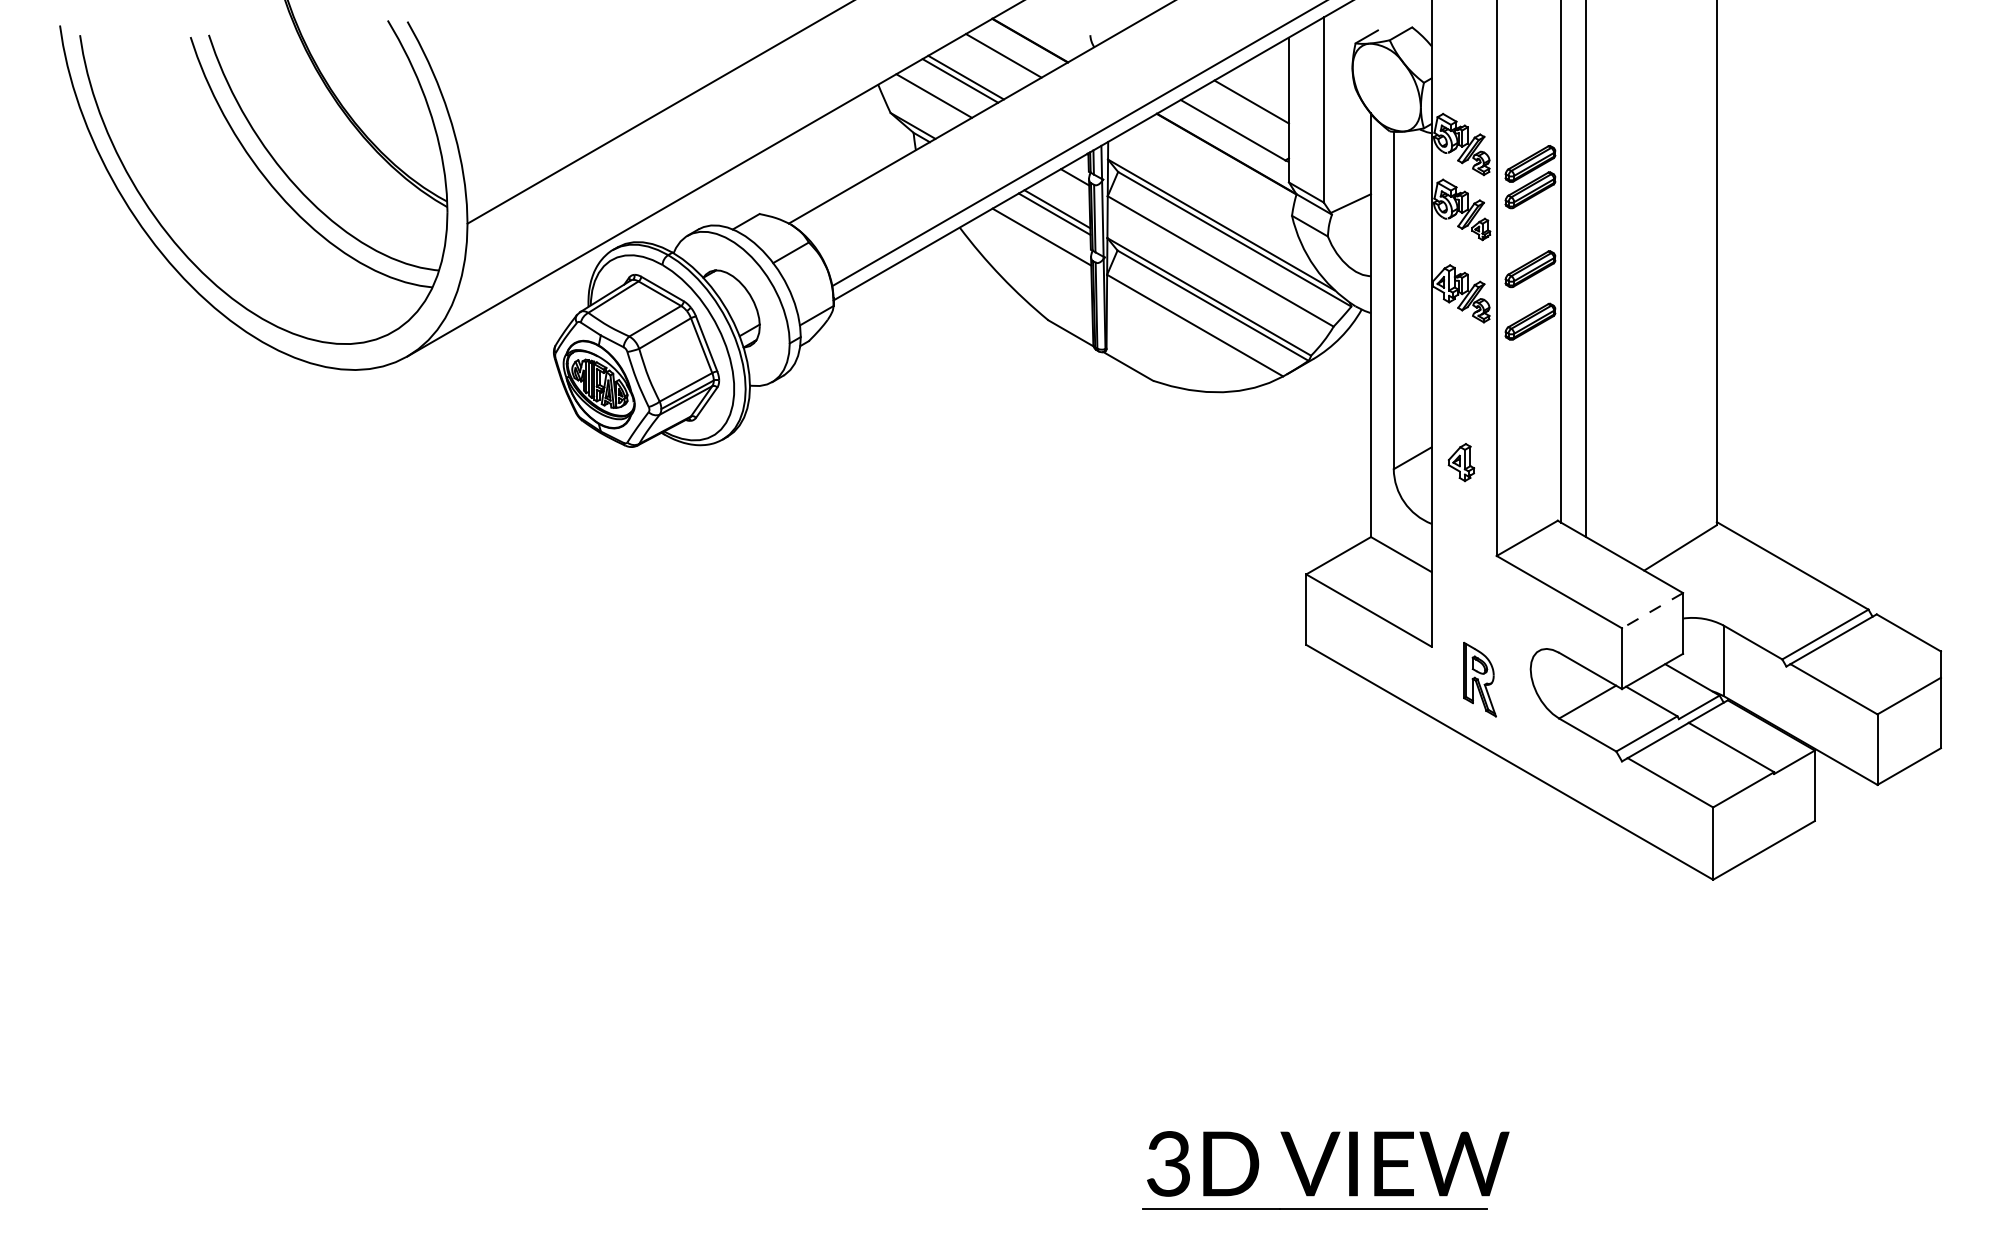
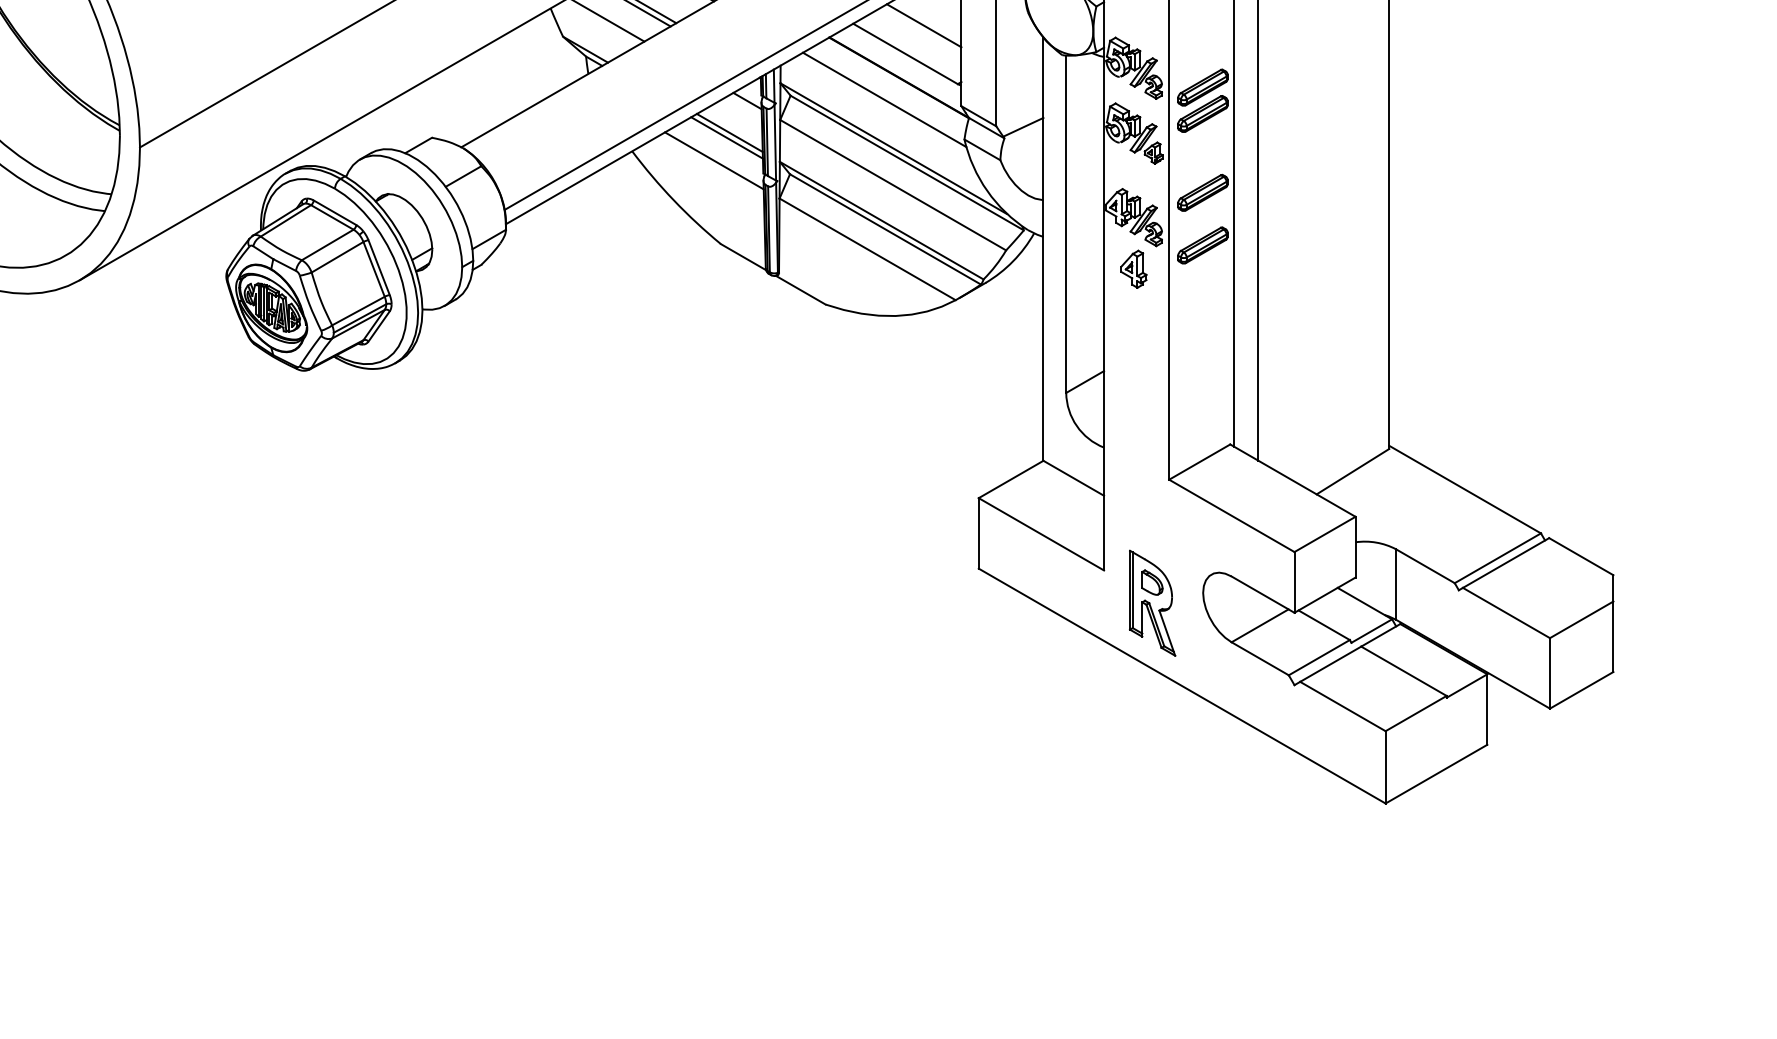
line: (1212, 176) -> (884, 100), added
part: (1461, 462) -> (1133, 269), moved
line: (1652, 610) -> (1324, 534), dashed -> solid
part: (1479, 679) -> (1151, 603), size x1.43

